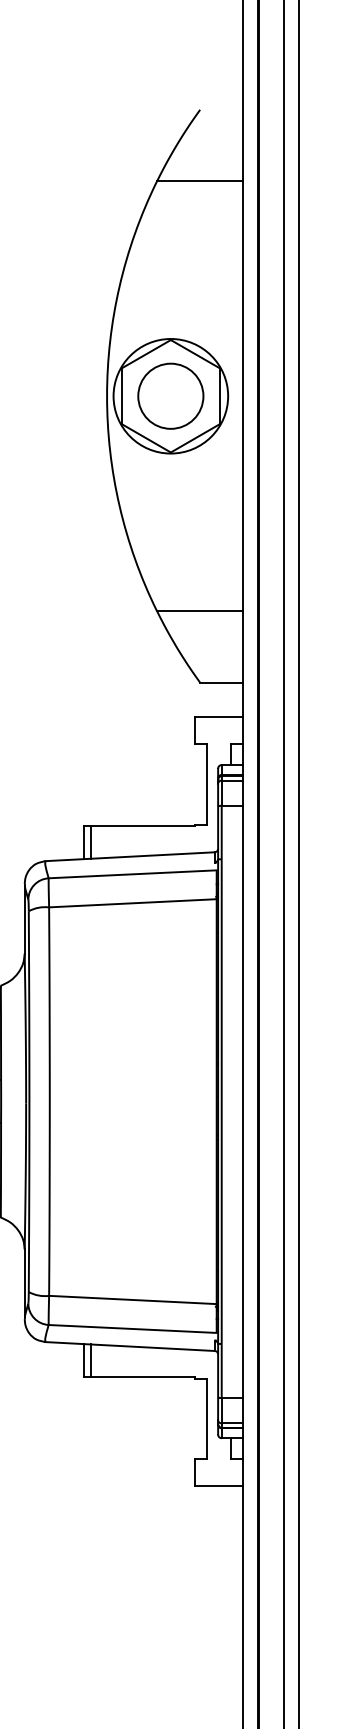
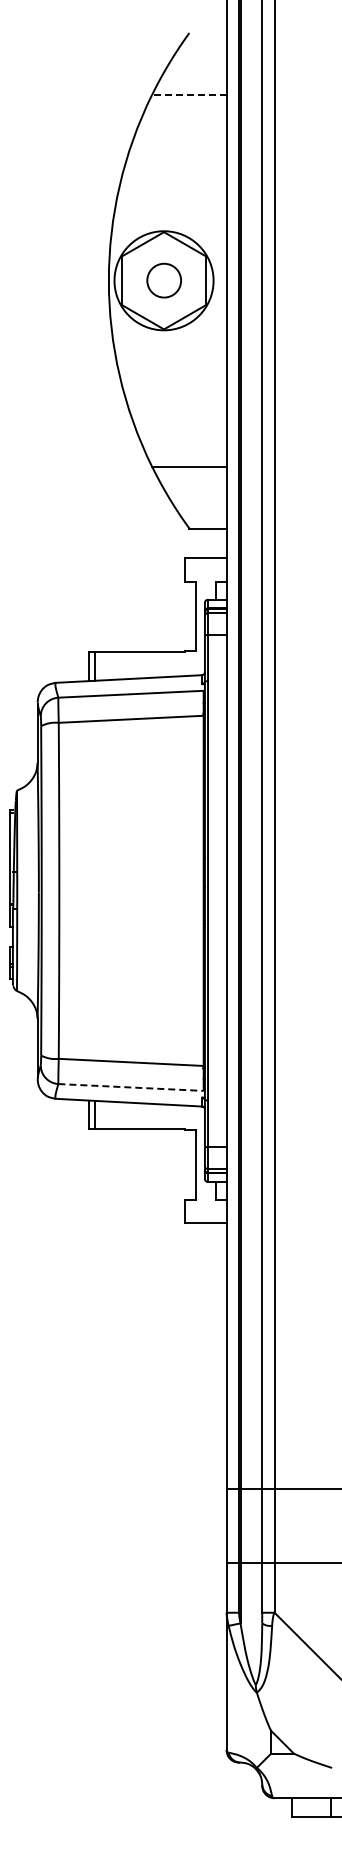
line: (199, 180) -> (188, 94), solid -> dashed
circle: (171, 395) -> (164, 280), size x0.6
line: (133, 1328) -> (131, 1087), solid -> dashed

